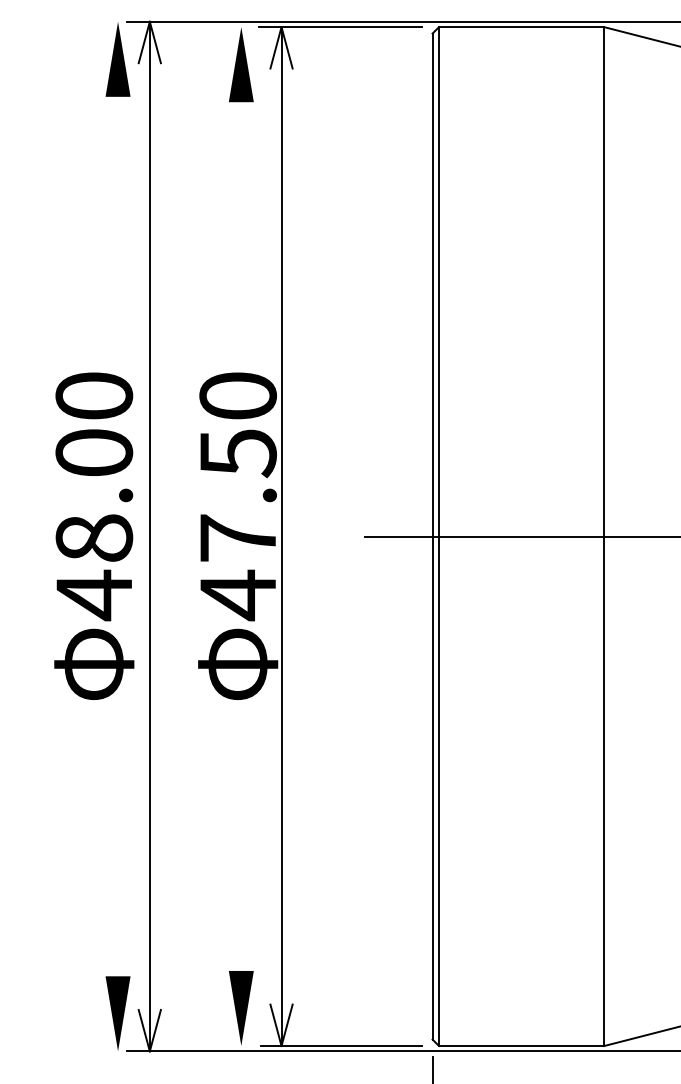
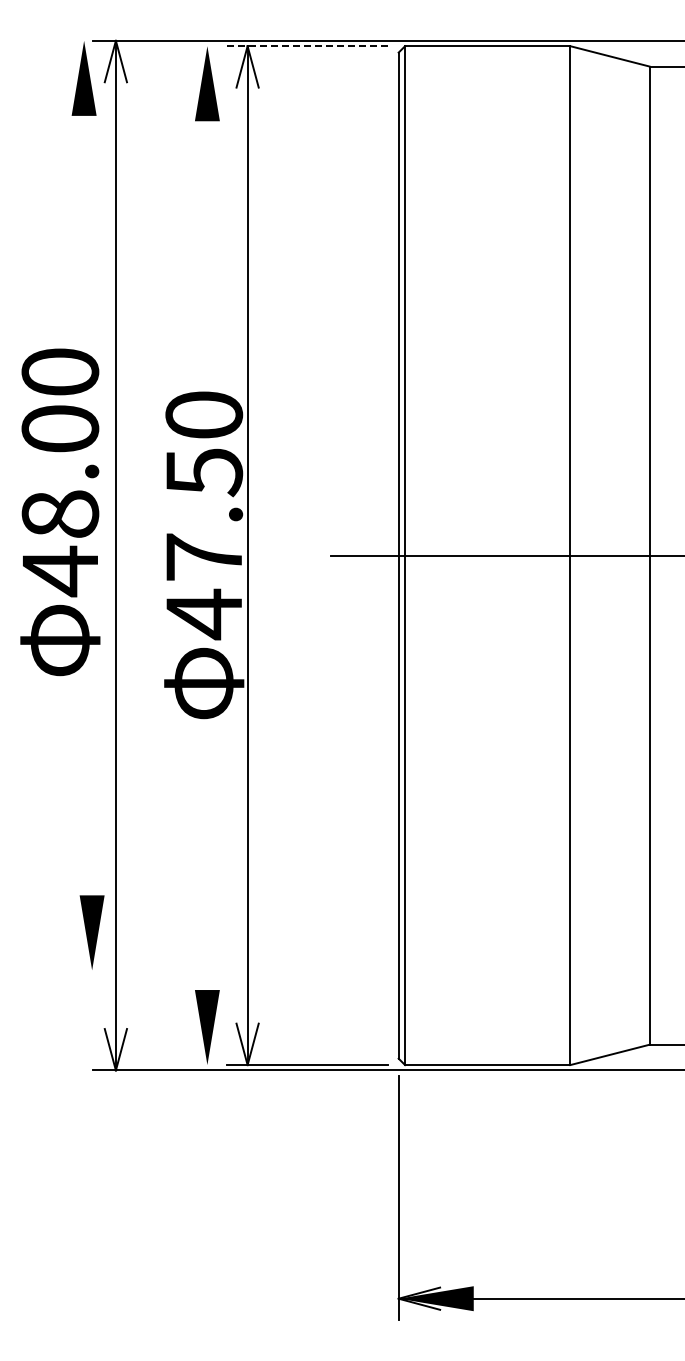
line: (340, 27) -> (306, 46), solid -> dashed
text: (94, 536) -> (60, 512), moved
part: (117, 1013) -> (91, 932), moved

